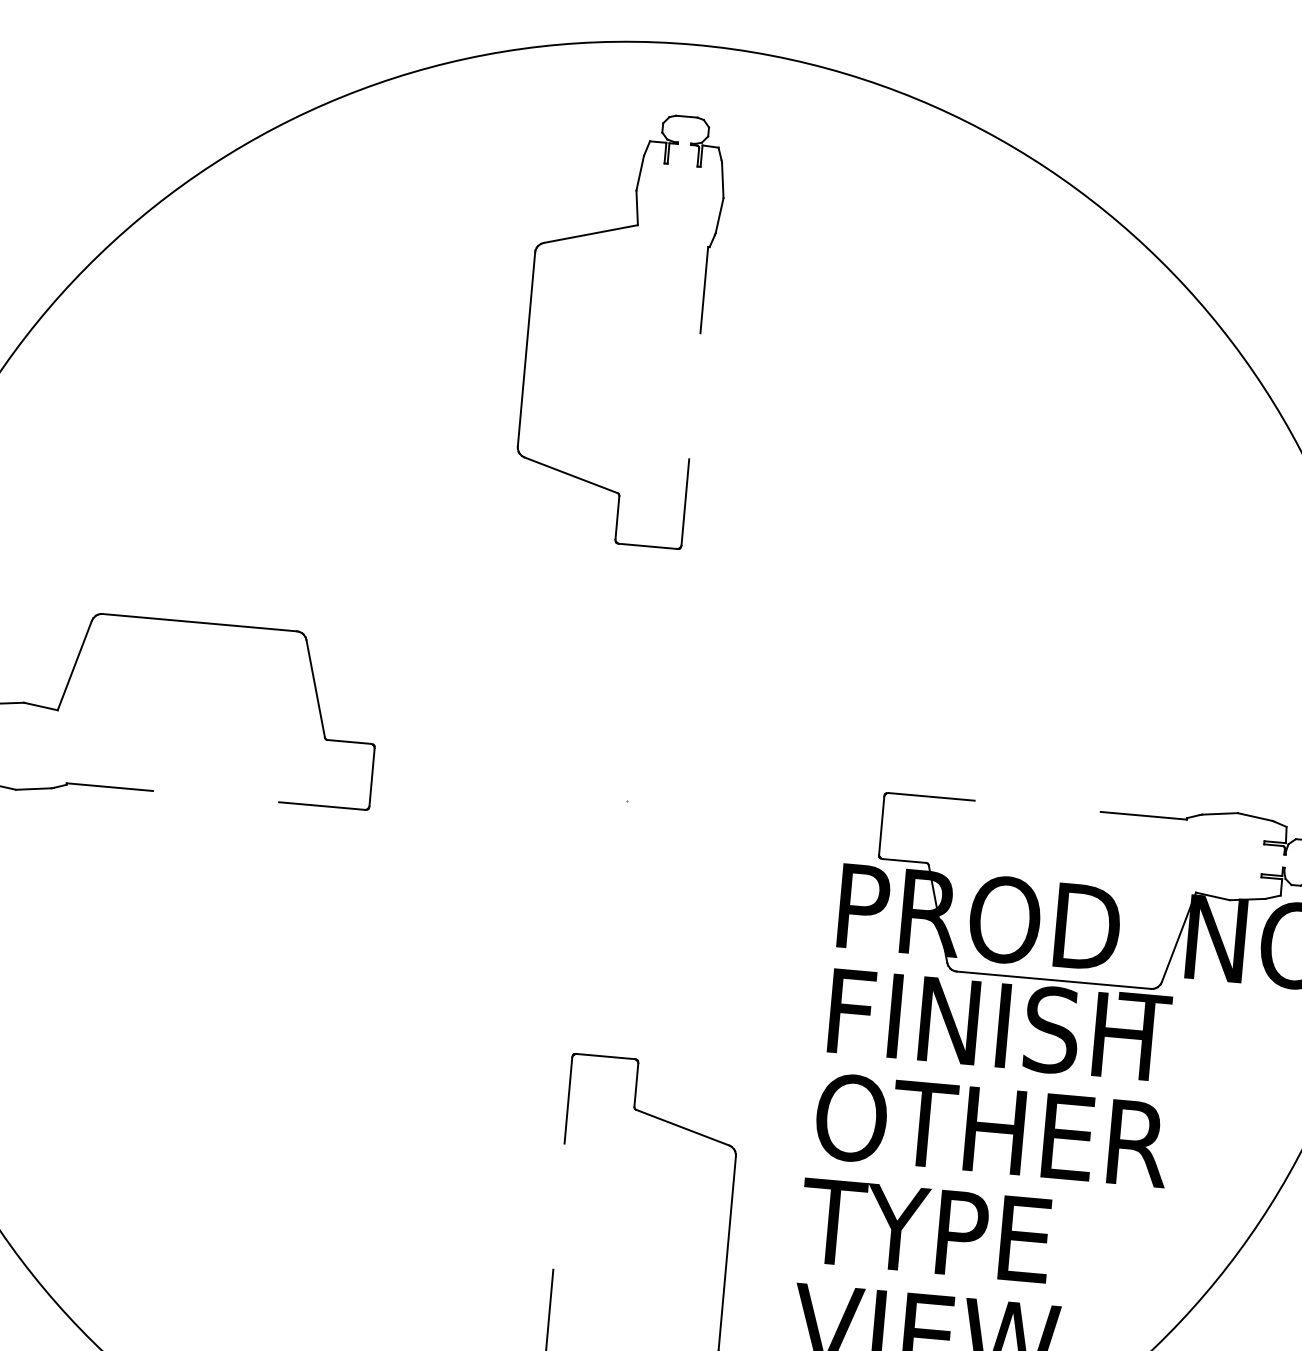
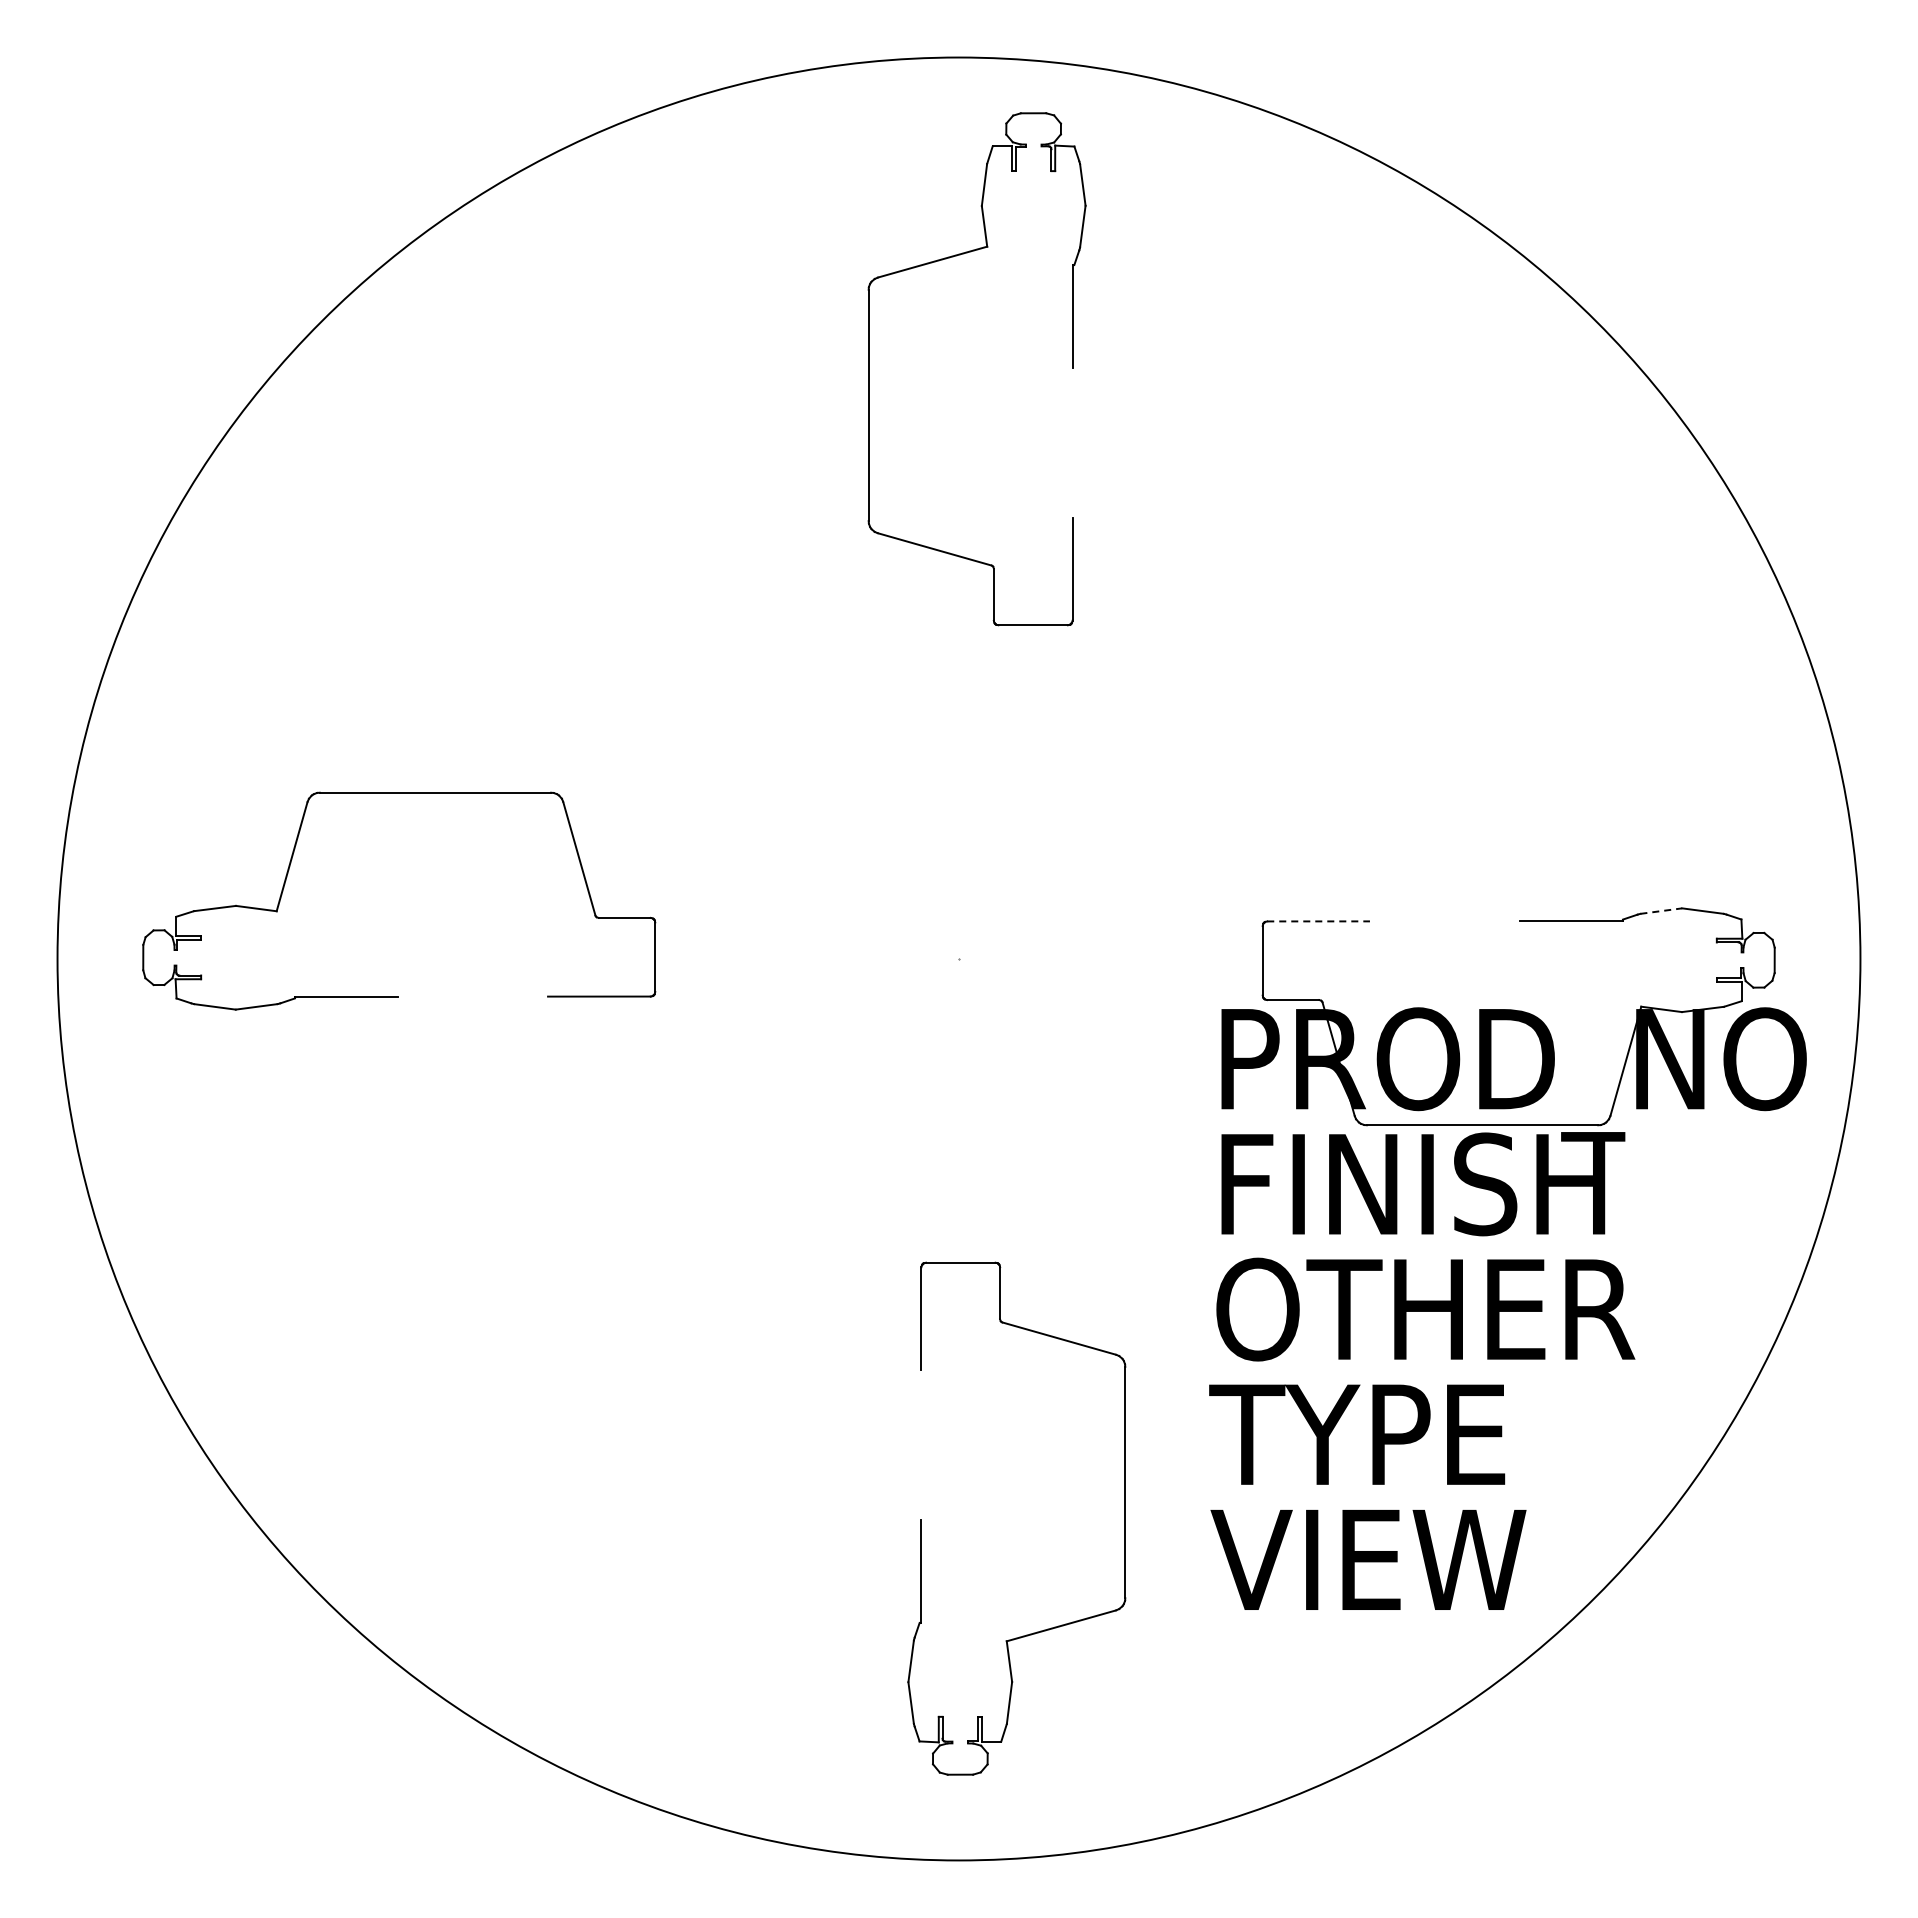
part: (700, 333) -> (1072, 368), moved
line: (932, 797) -> (1319, 921), solid -> dashed
line: (1220, 814) -> (1661, 911), solid -> dashed

